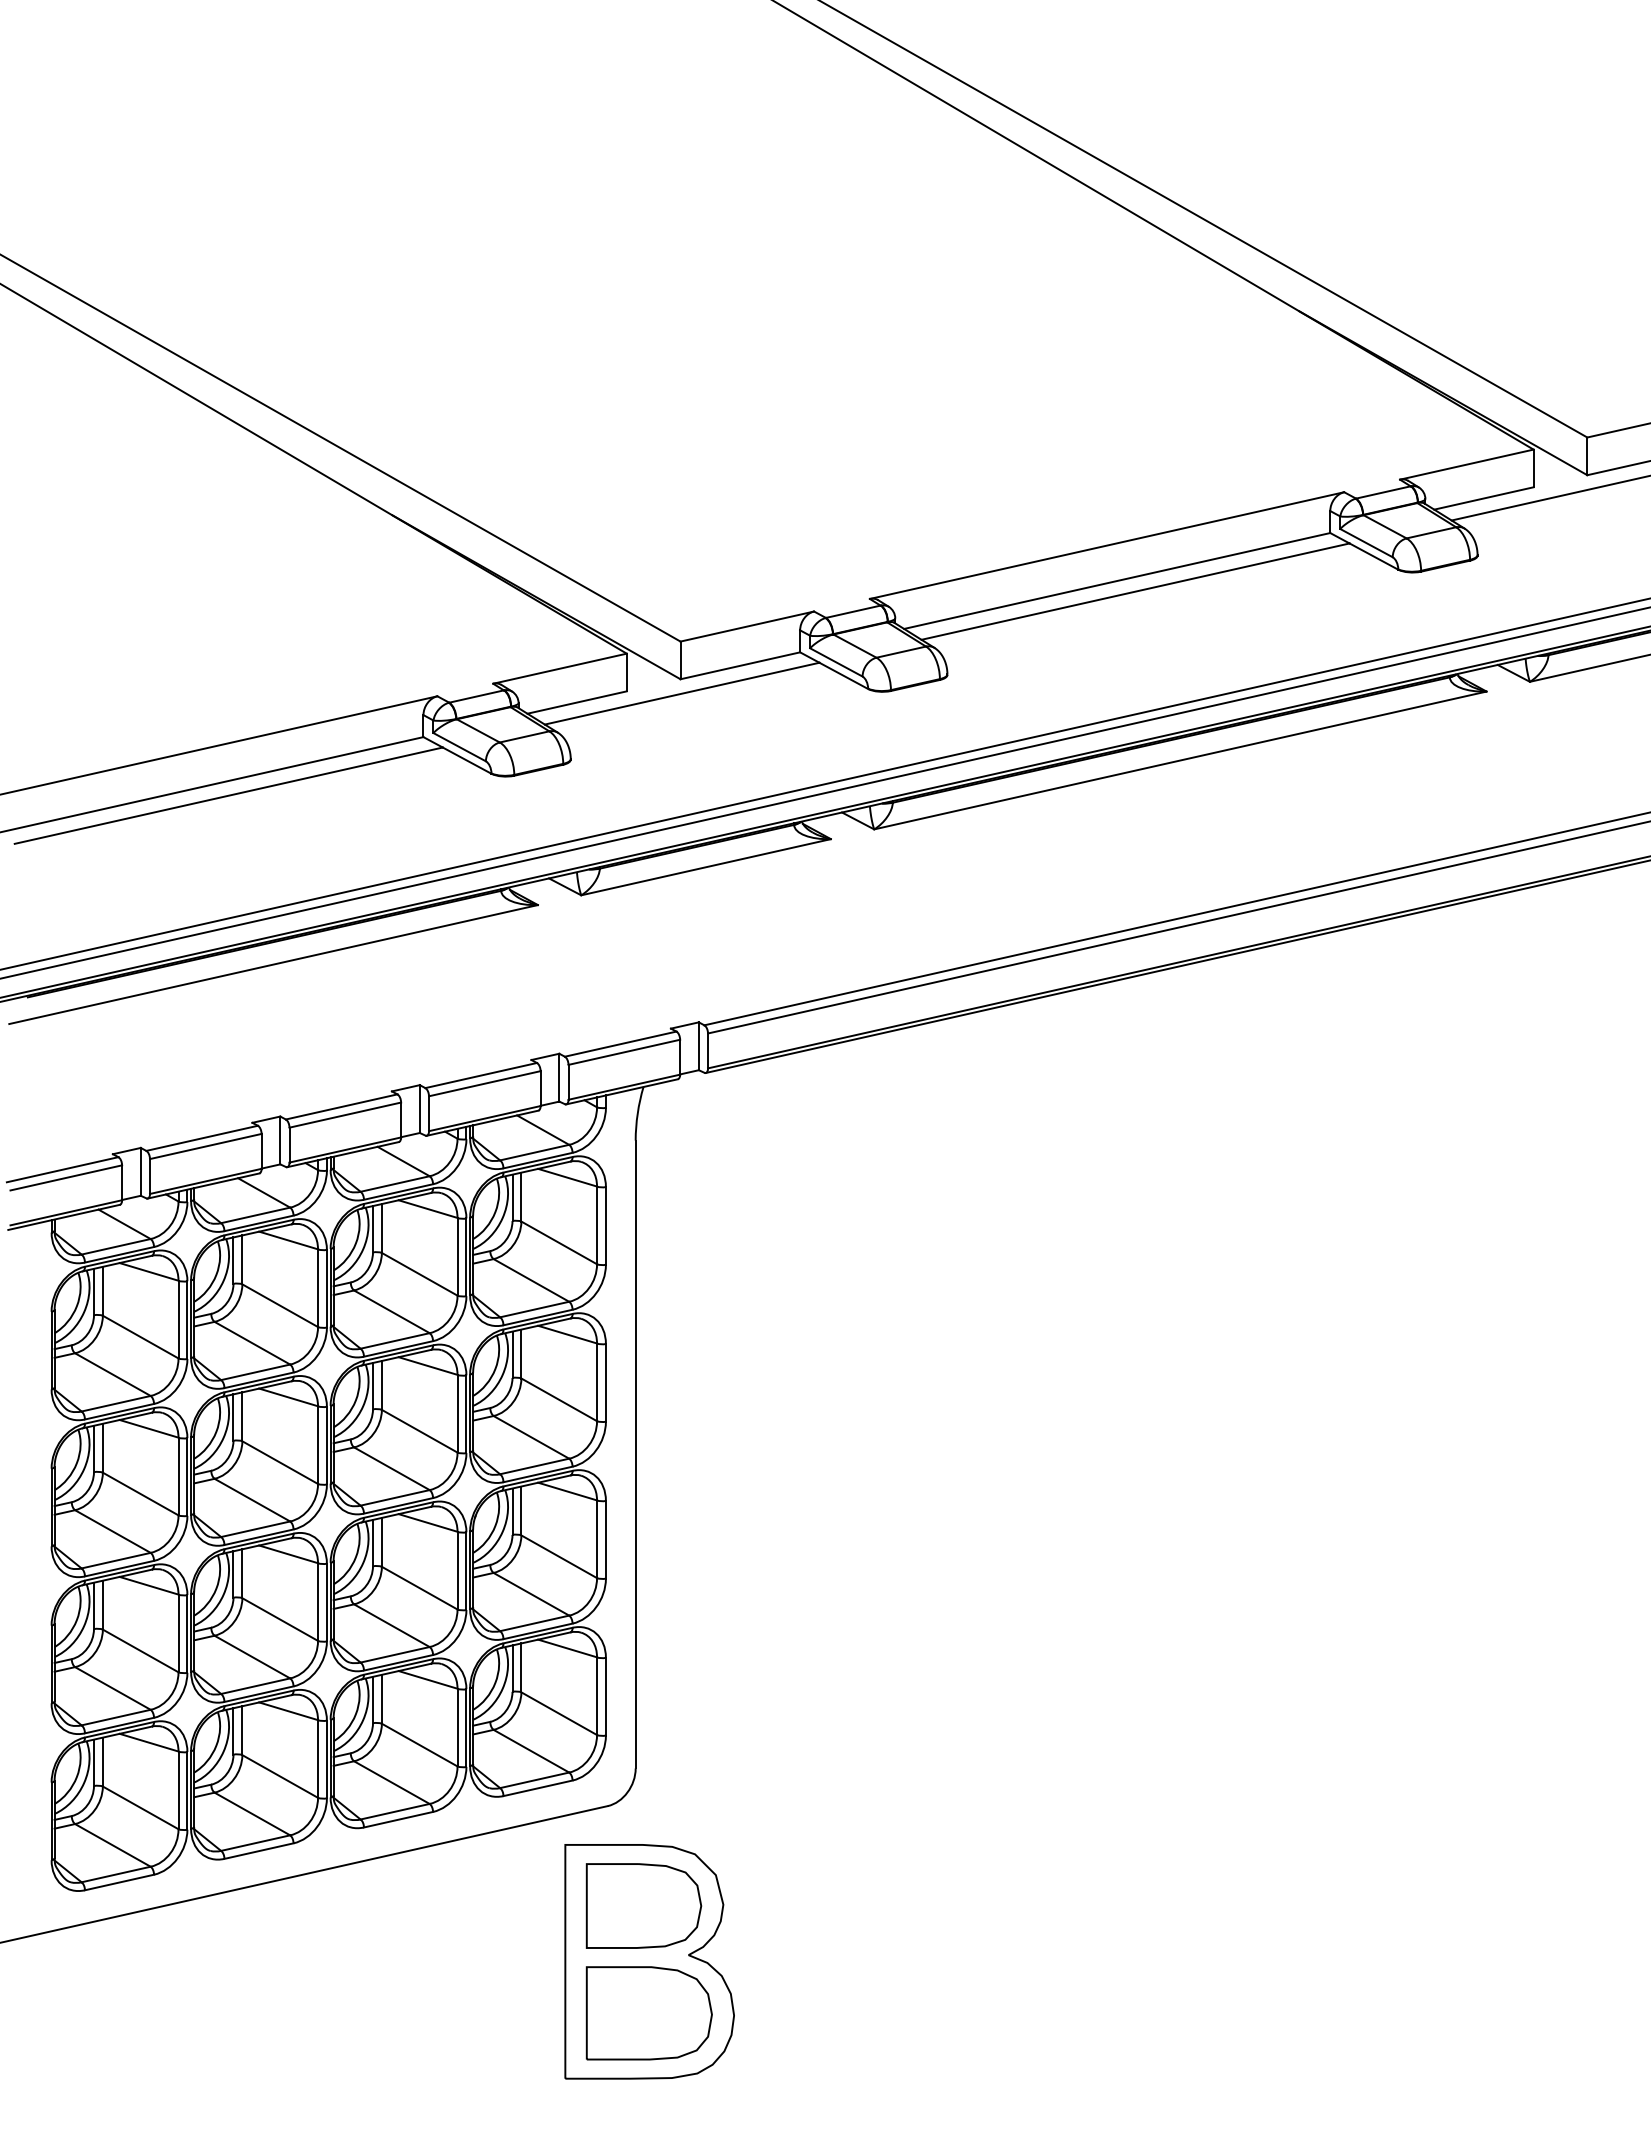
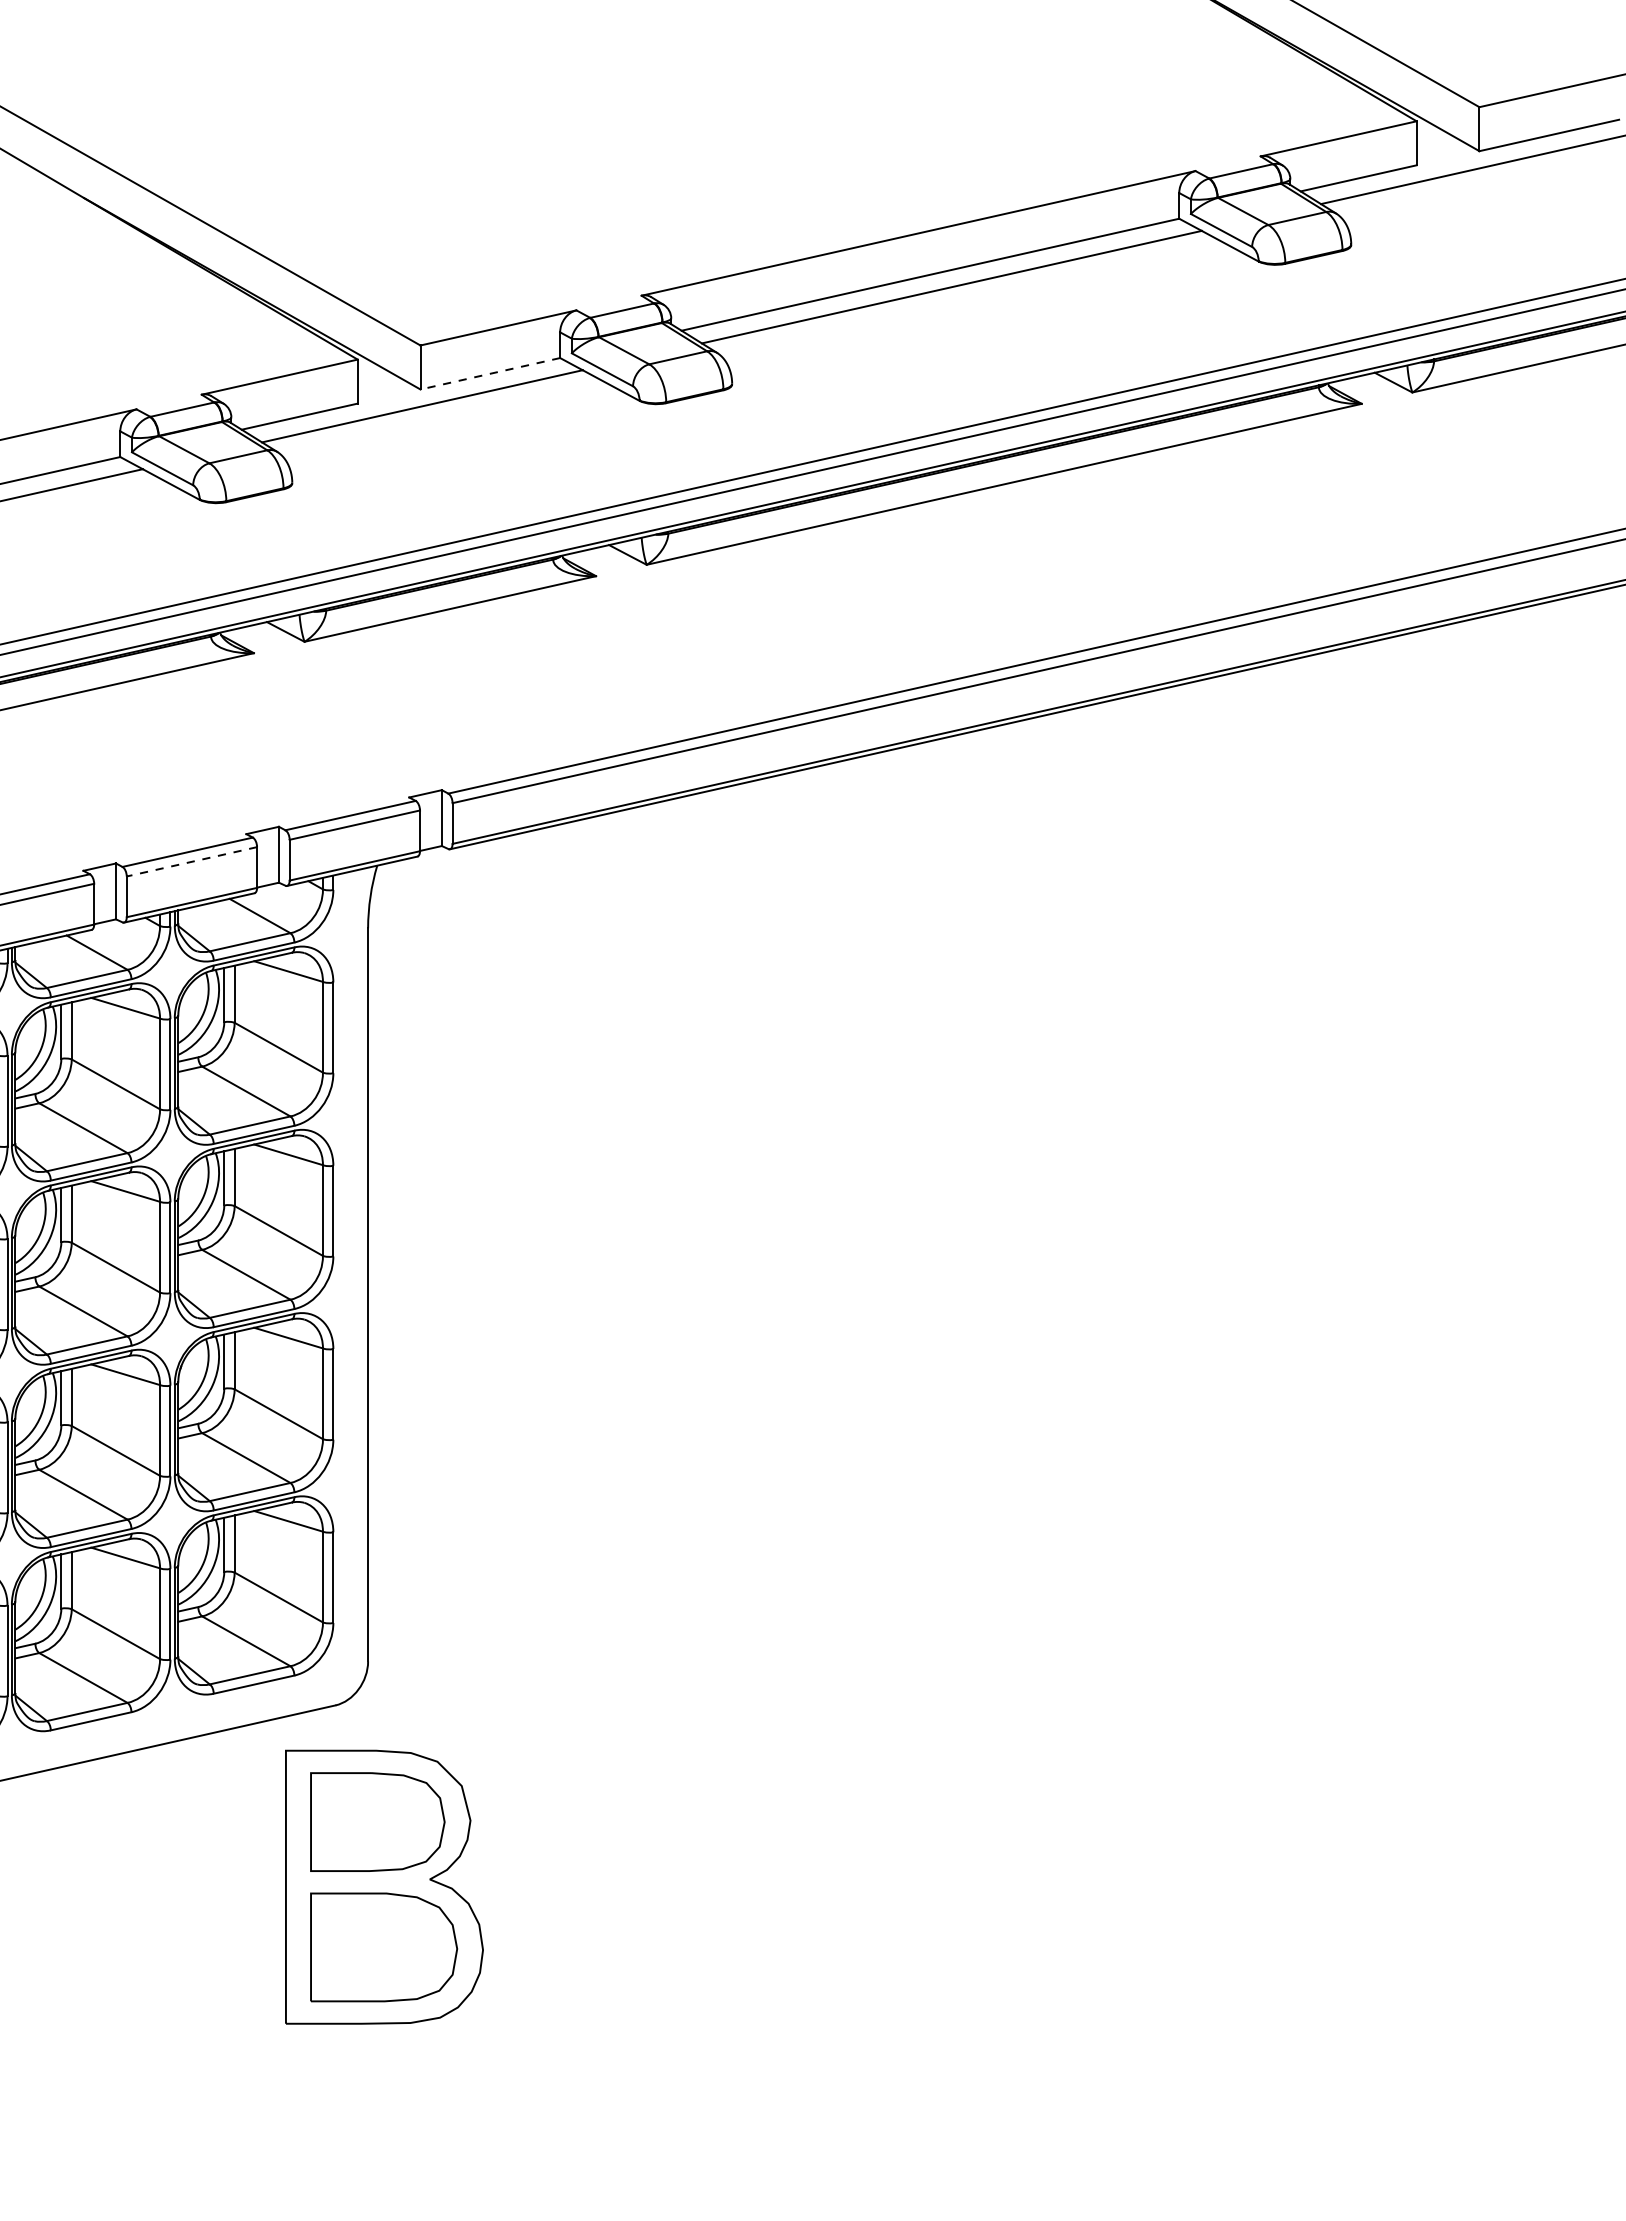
line: (739, 665) -> (489, 373), solid -> dashed
line: (484, 1083) -> (191, 861), solid -> dashed

